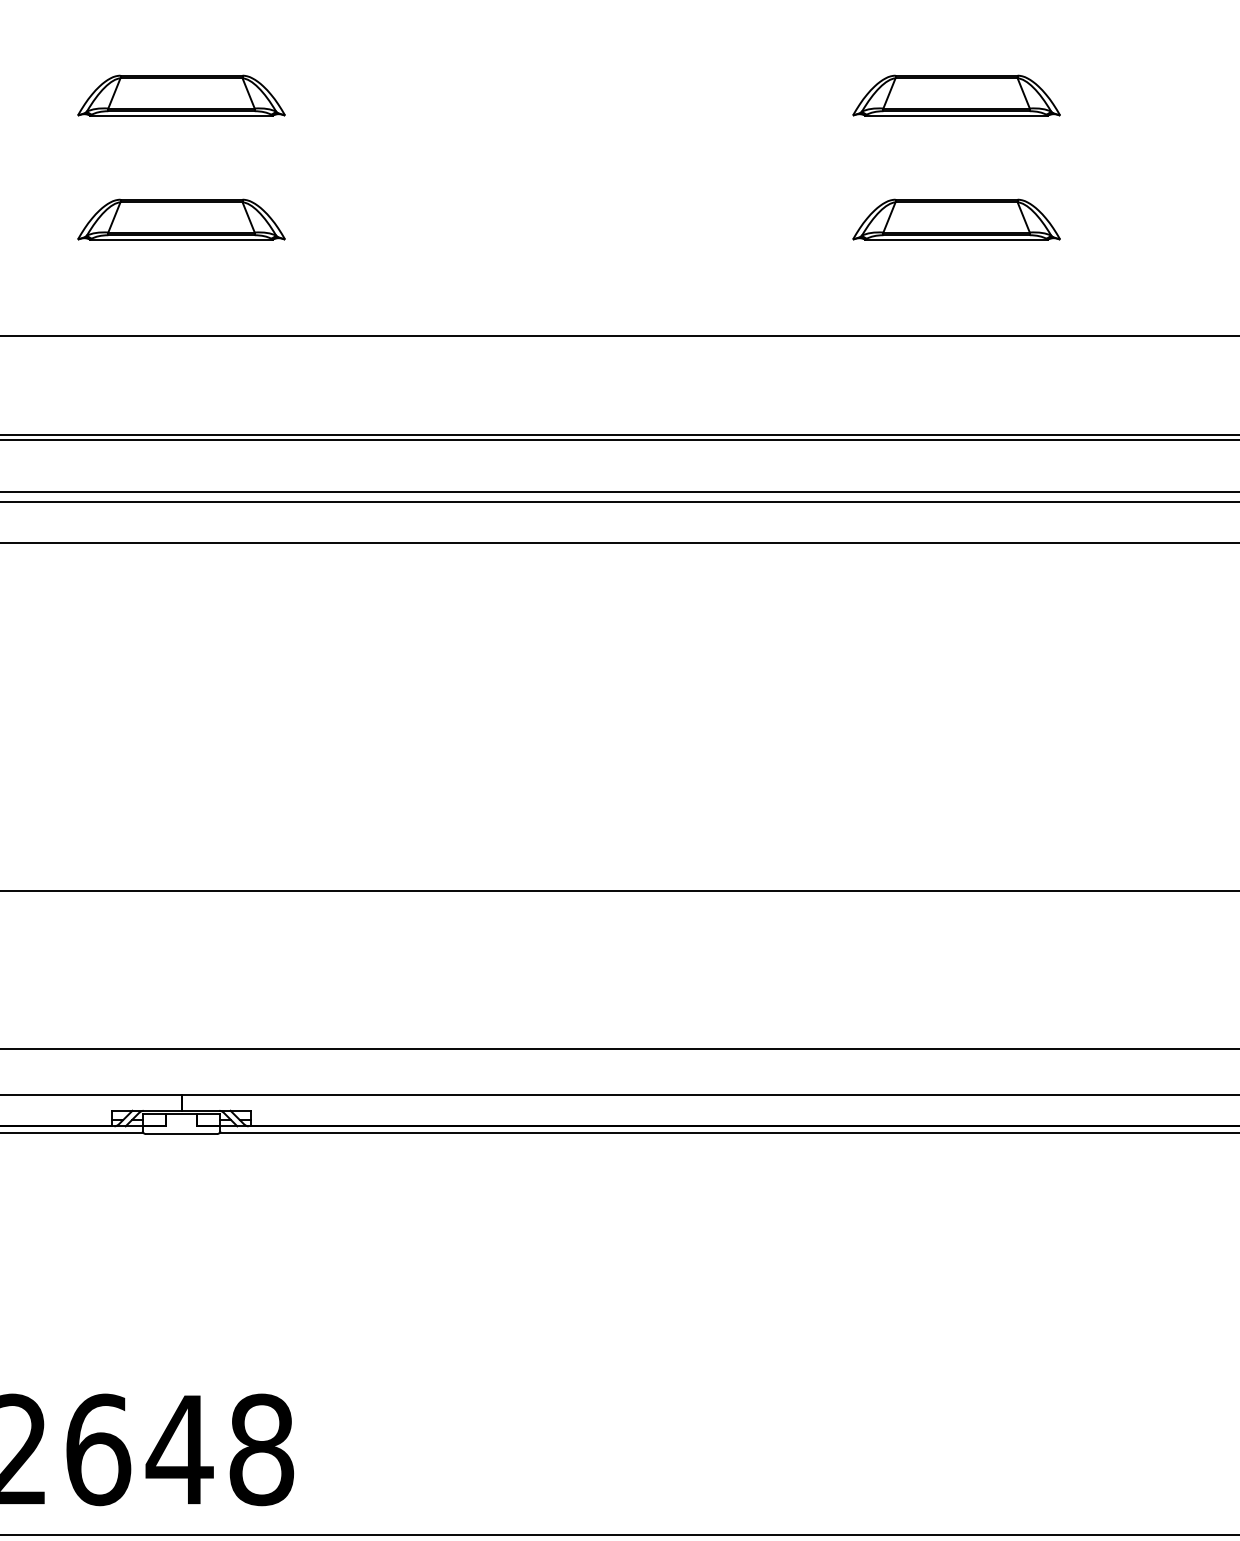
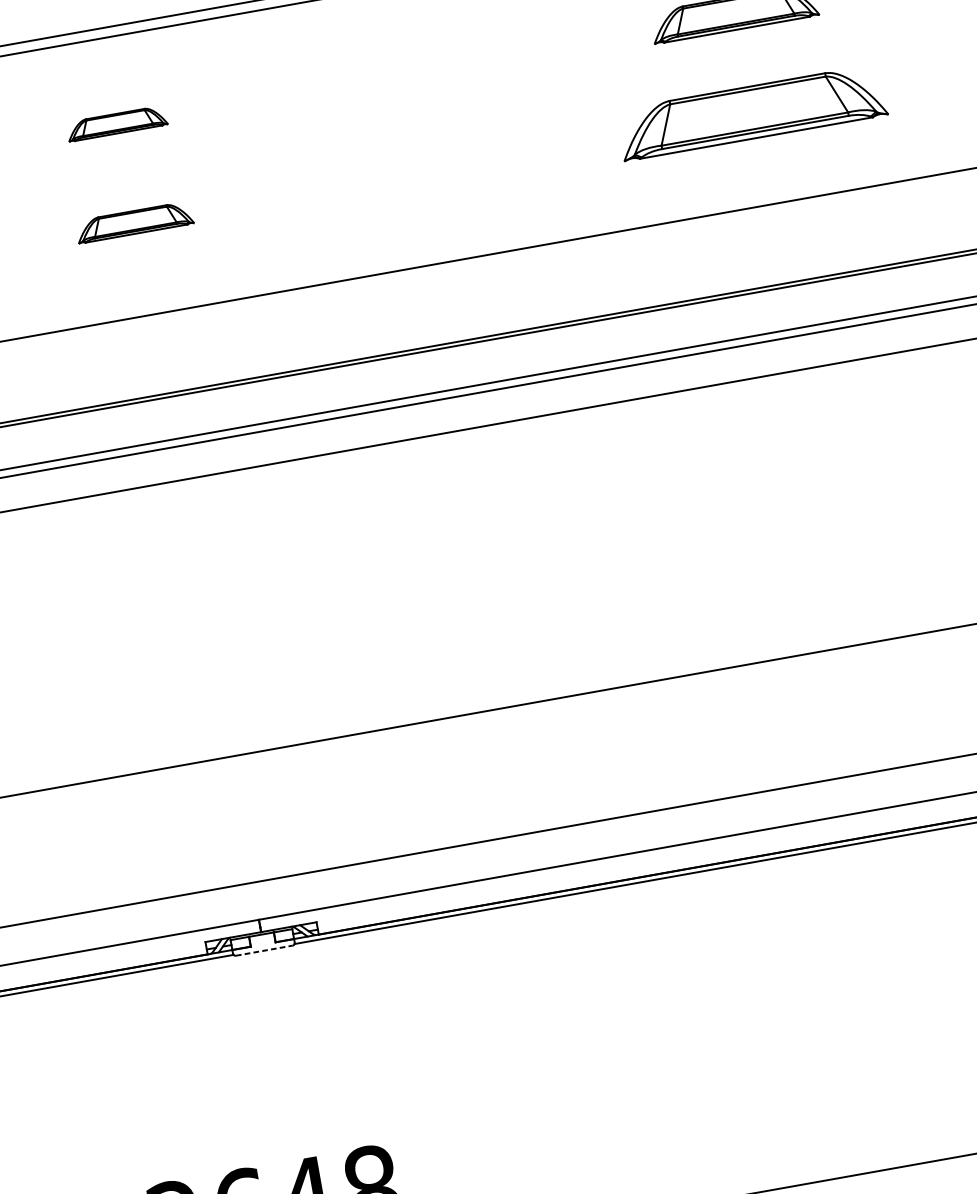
part: (181, 95) -> (116, 123), size x0.6
part: (181, 219) -> (134, 222), size x0.7
part: (956, 219) -> (751, 112), size x1.6
line: (181, 1134) -> (264, 951), solid -> dashed

